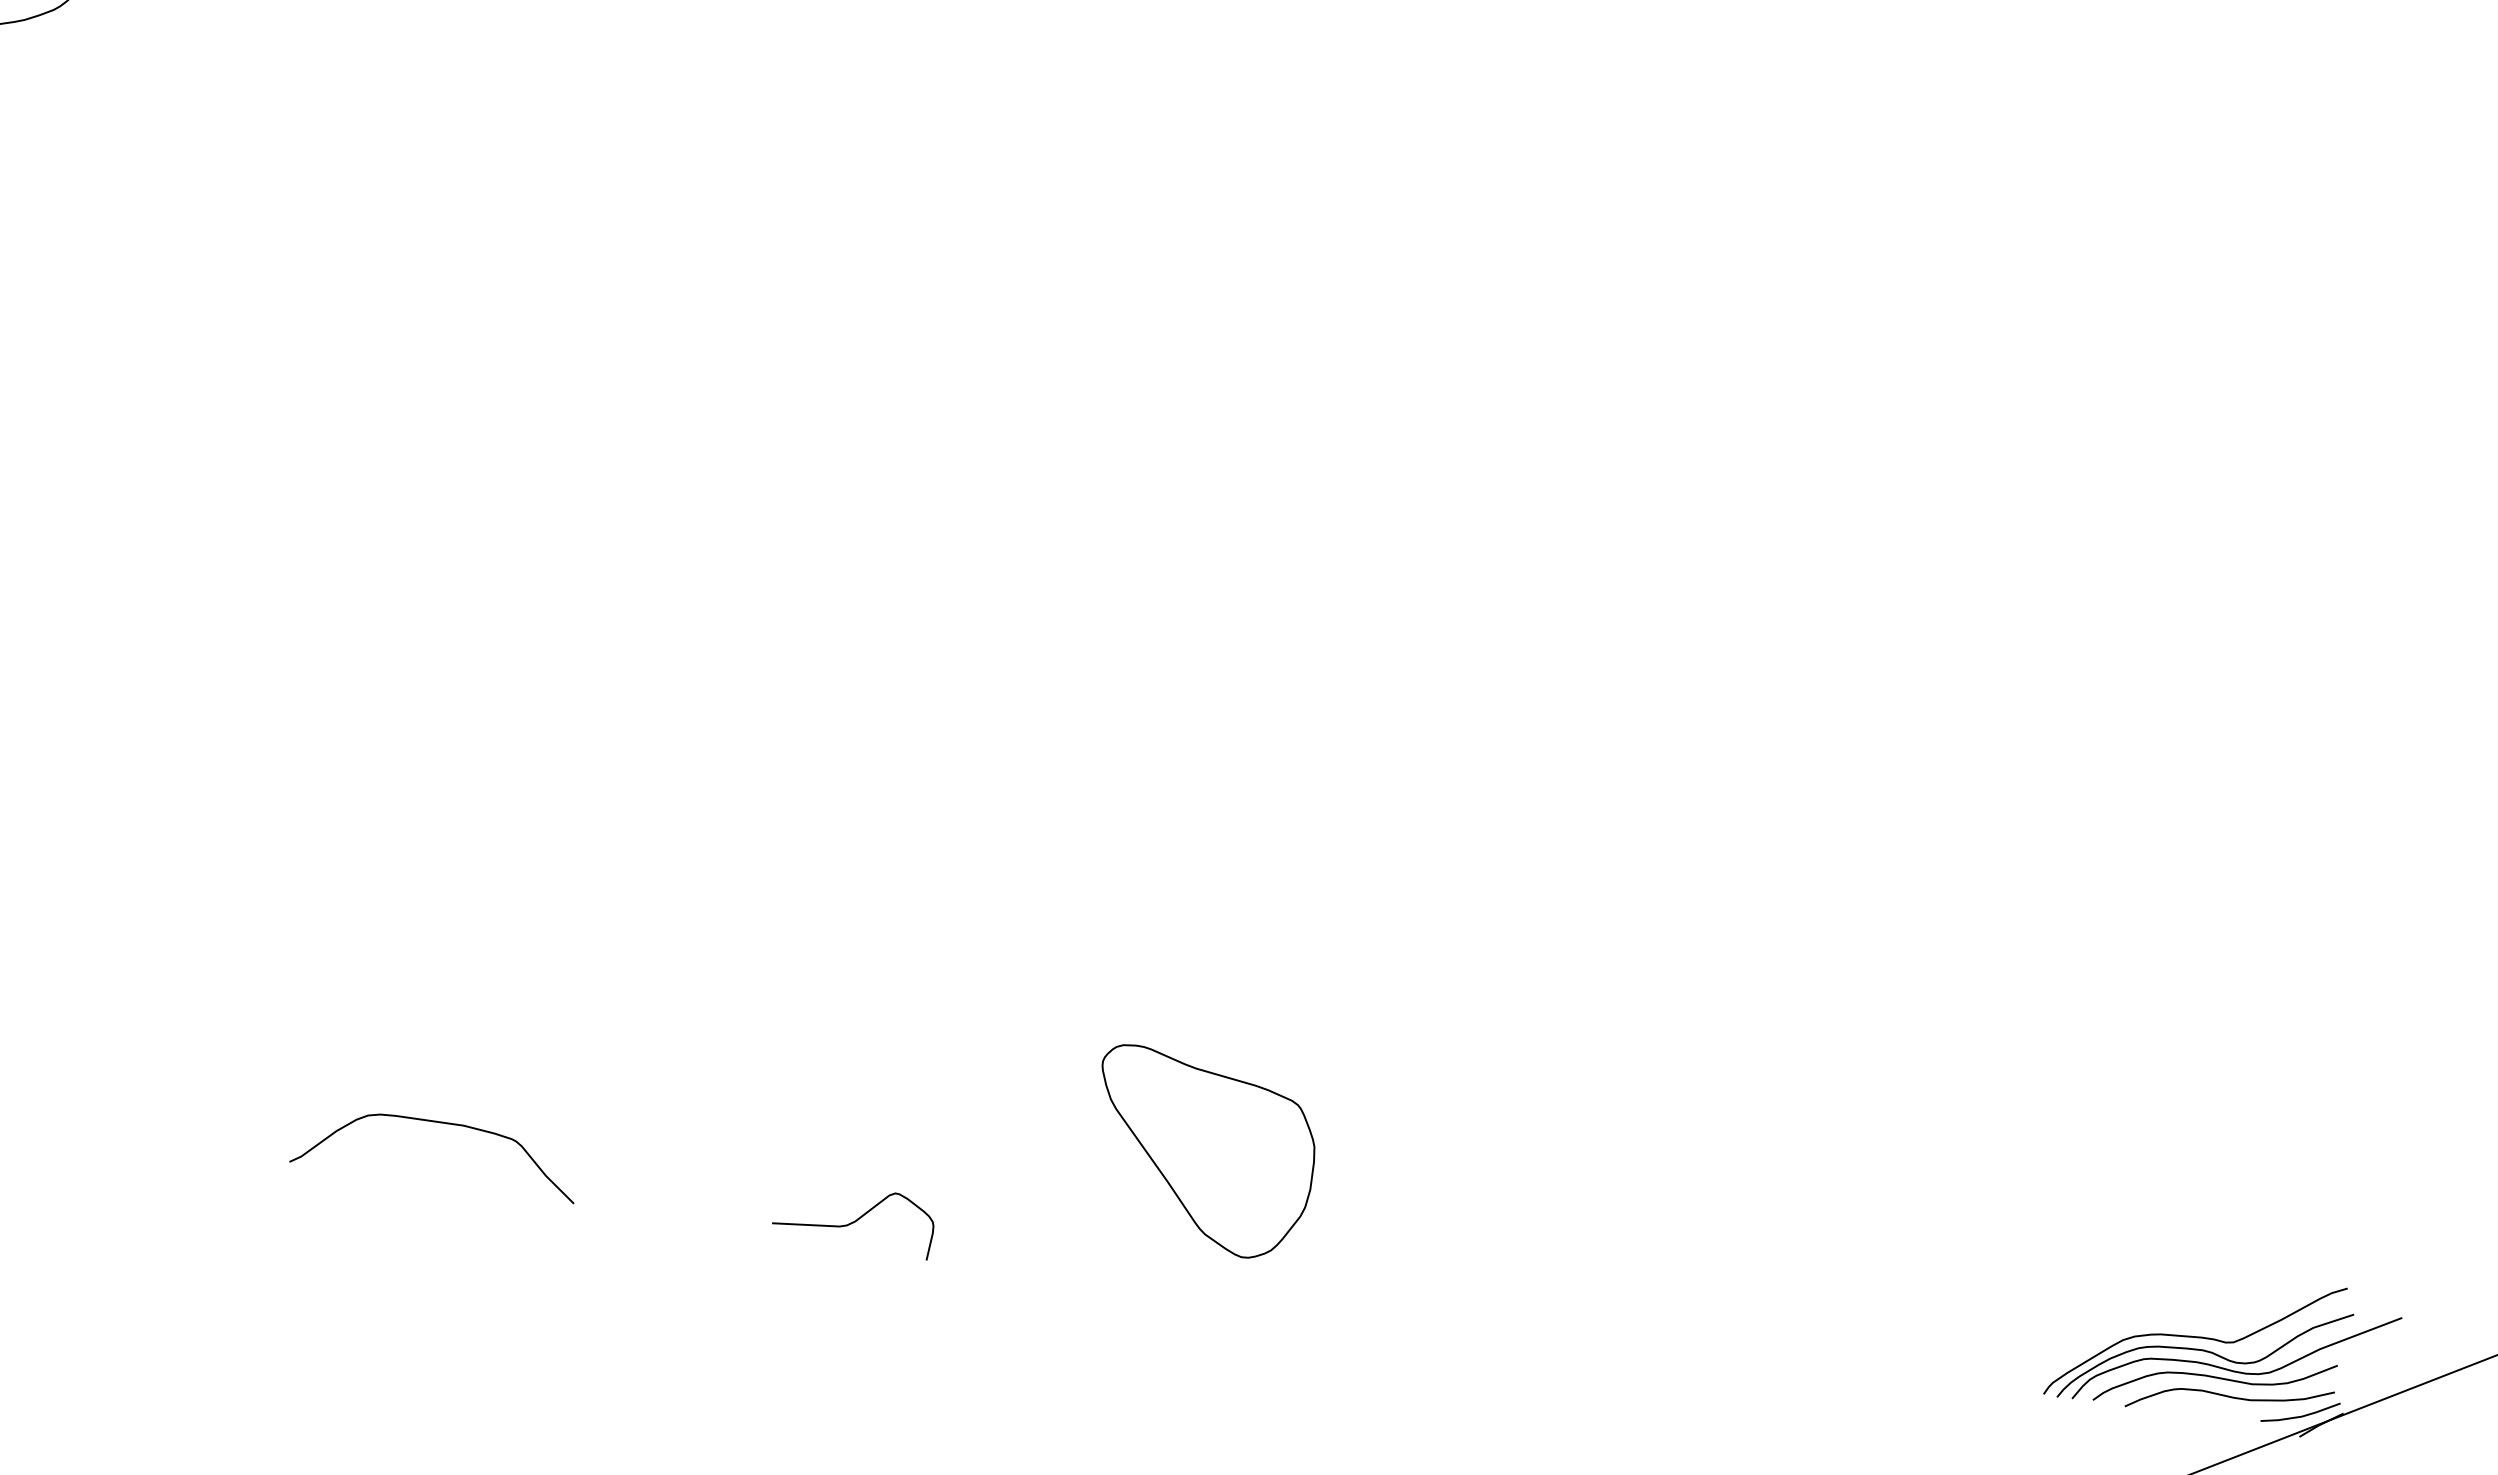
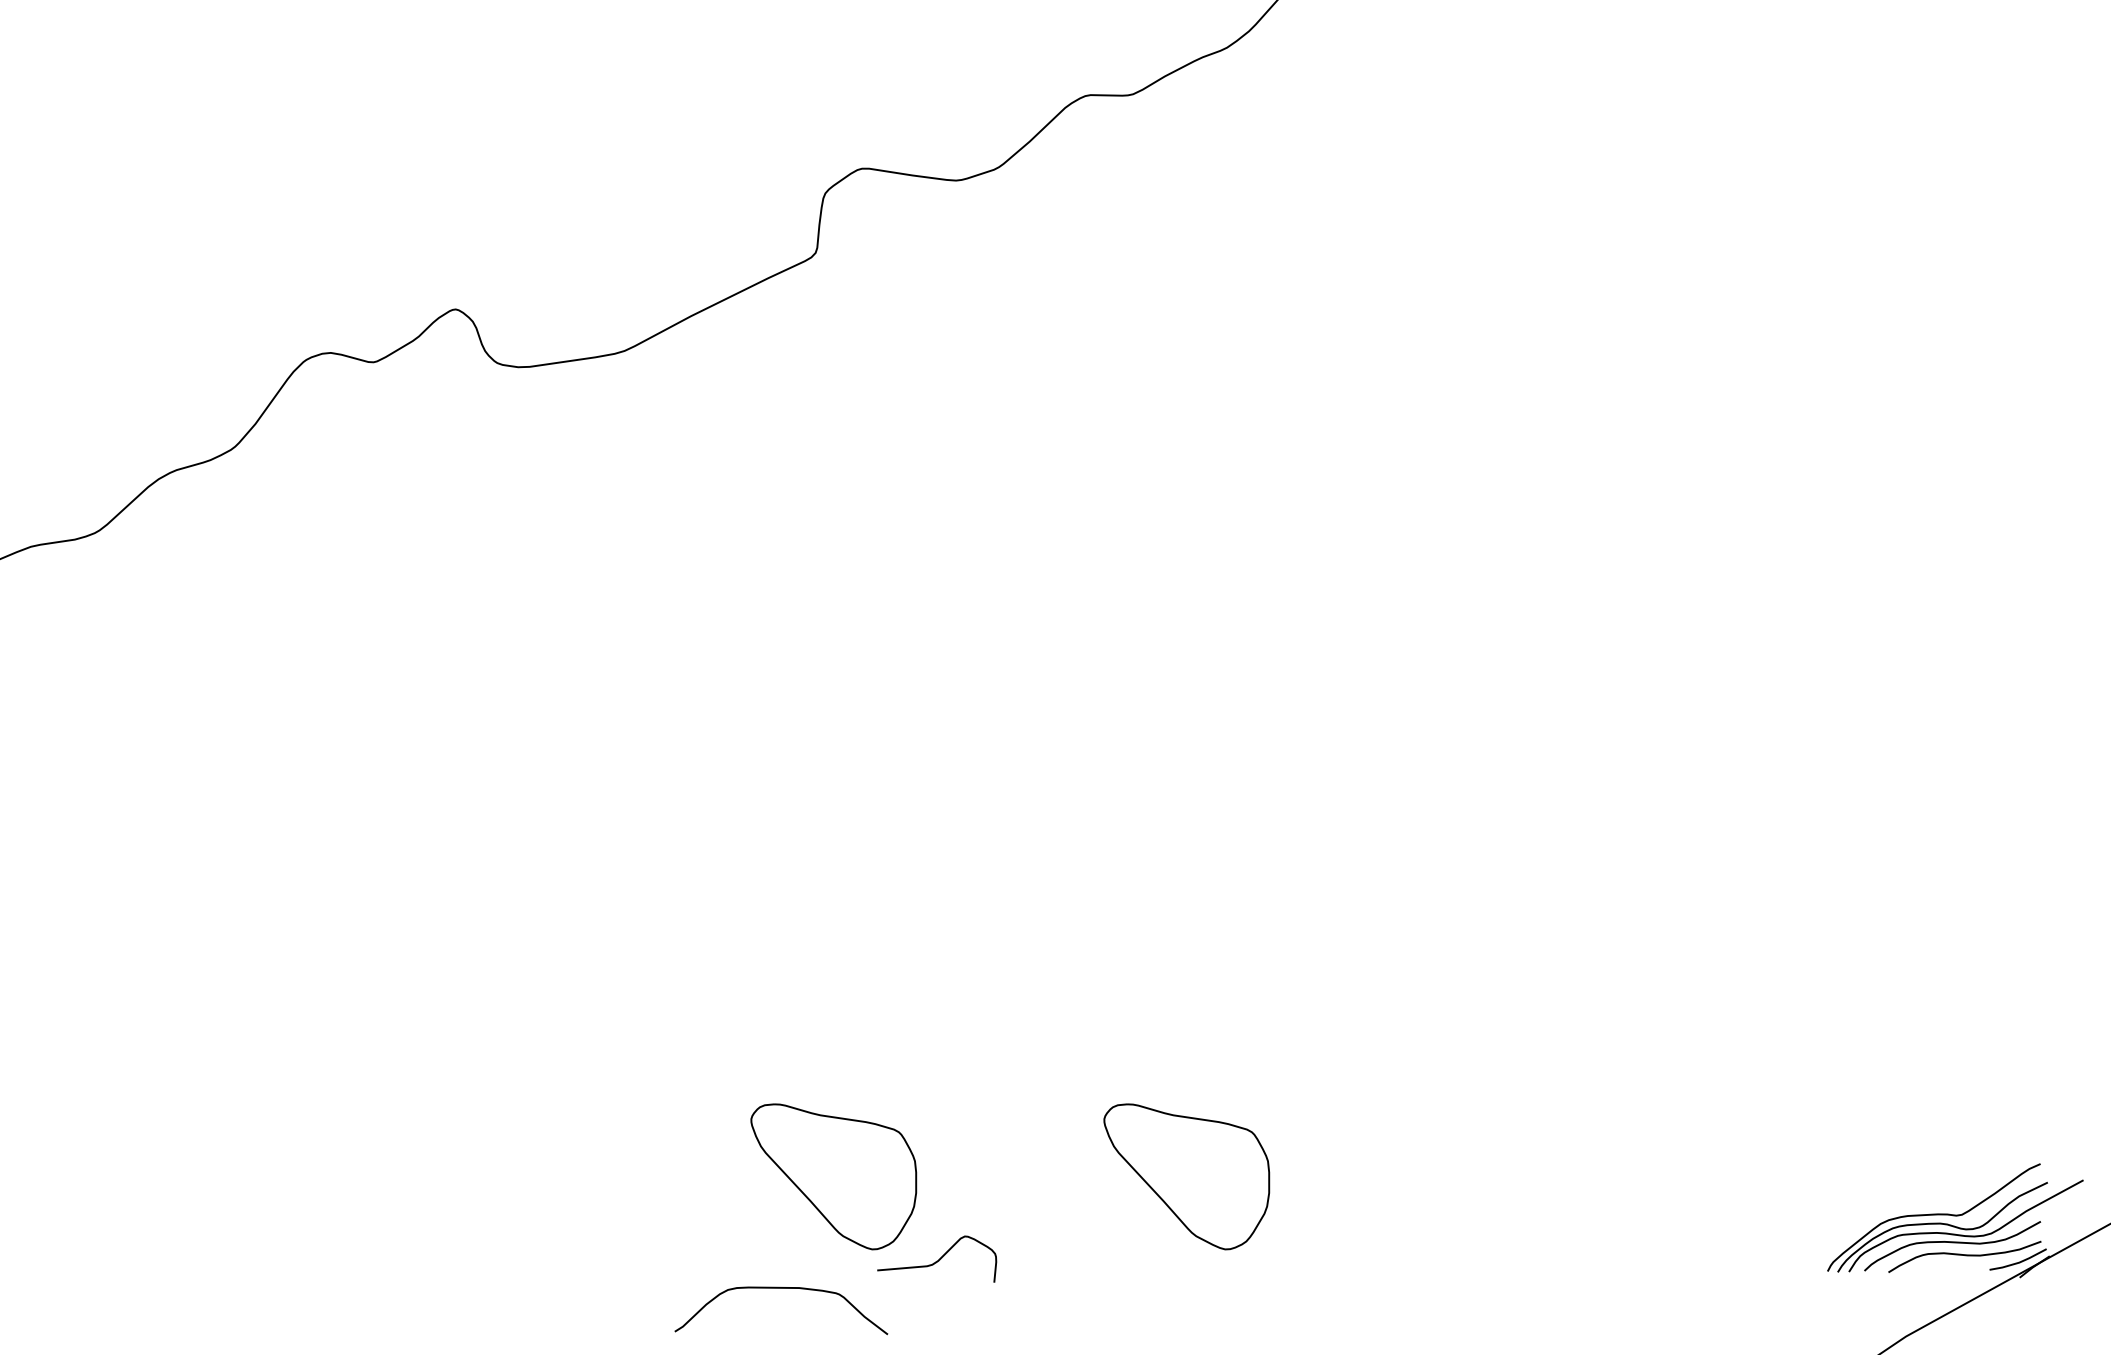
part: (730, 1089) -> (833, 1176), added
curve: (439, 1123) -> (781, 1288), moved

